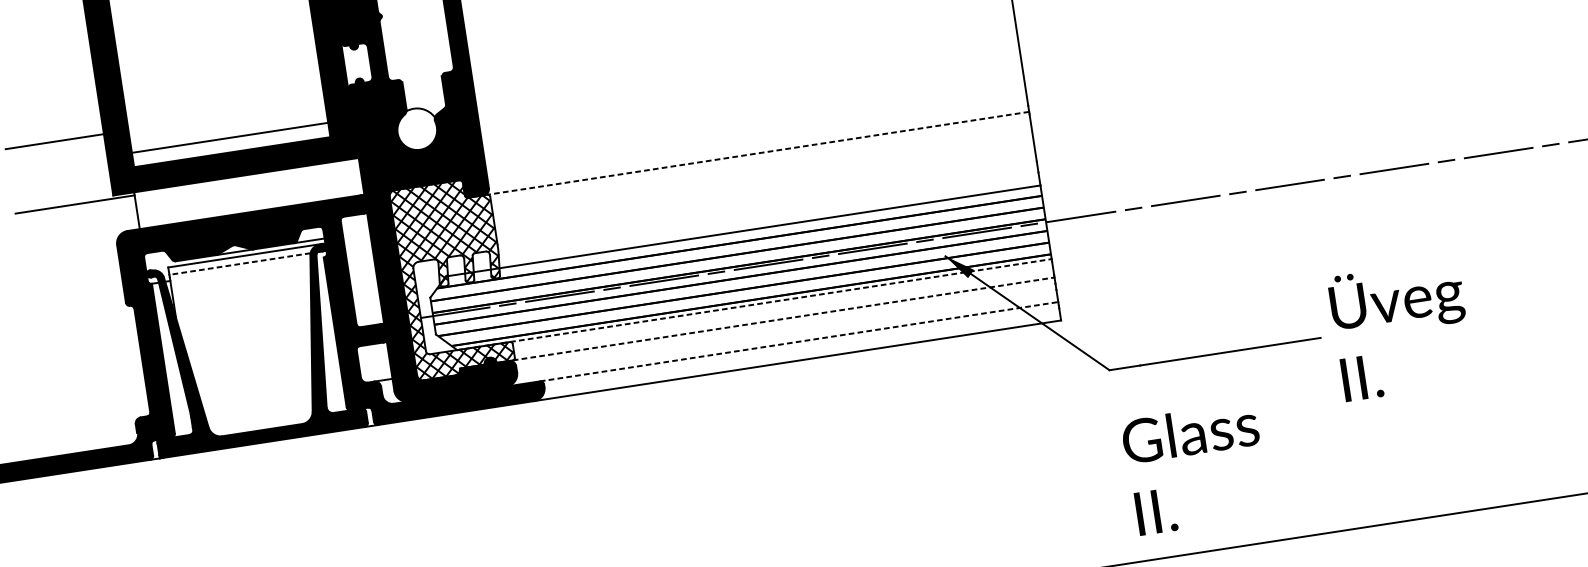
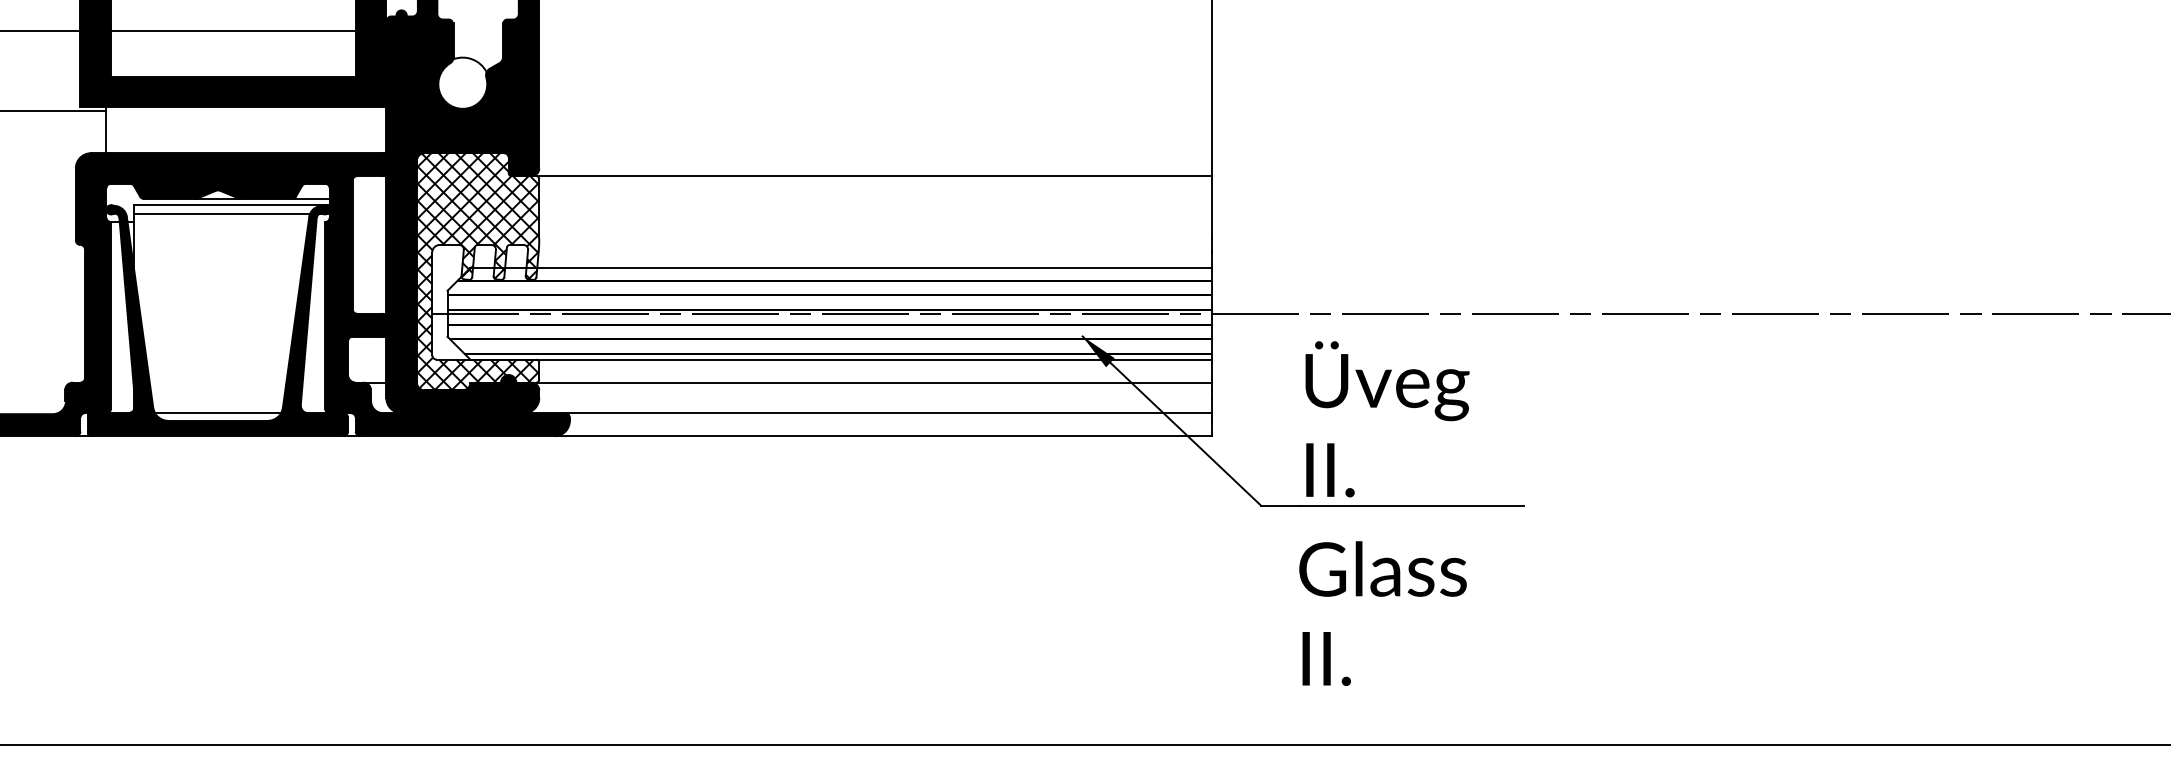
line: (230, 137) -> (233, 30), moved
line: (758, 153) -> (873, 176), dashed -> solid
line: (239, 264) -> (221, 214), dashed -> solid
line: (754, 304) -> (840, 359), dashed -> solid
line: (783, 318) -> (873, 382), dashed -> solid
text: (1401, 330) -> (1387, 419), moved
line: (799, 341) -> (888, 413), dashed -> solid
line: (261, 424) -> (218, 413), added
text: (1195, 468) -> (1382, 613), moved

